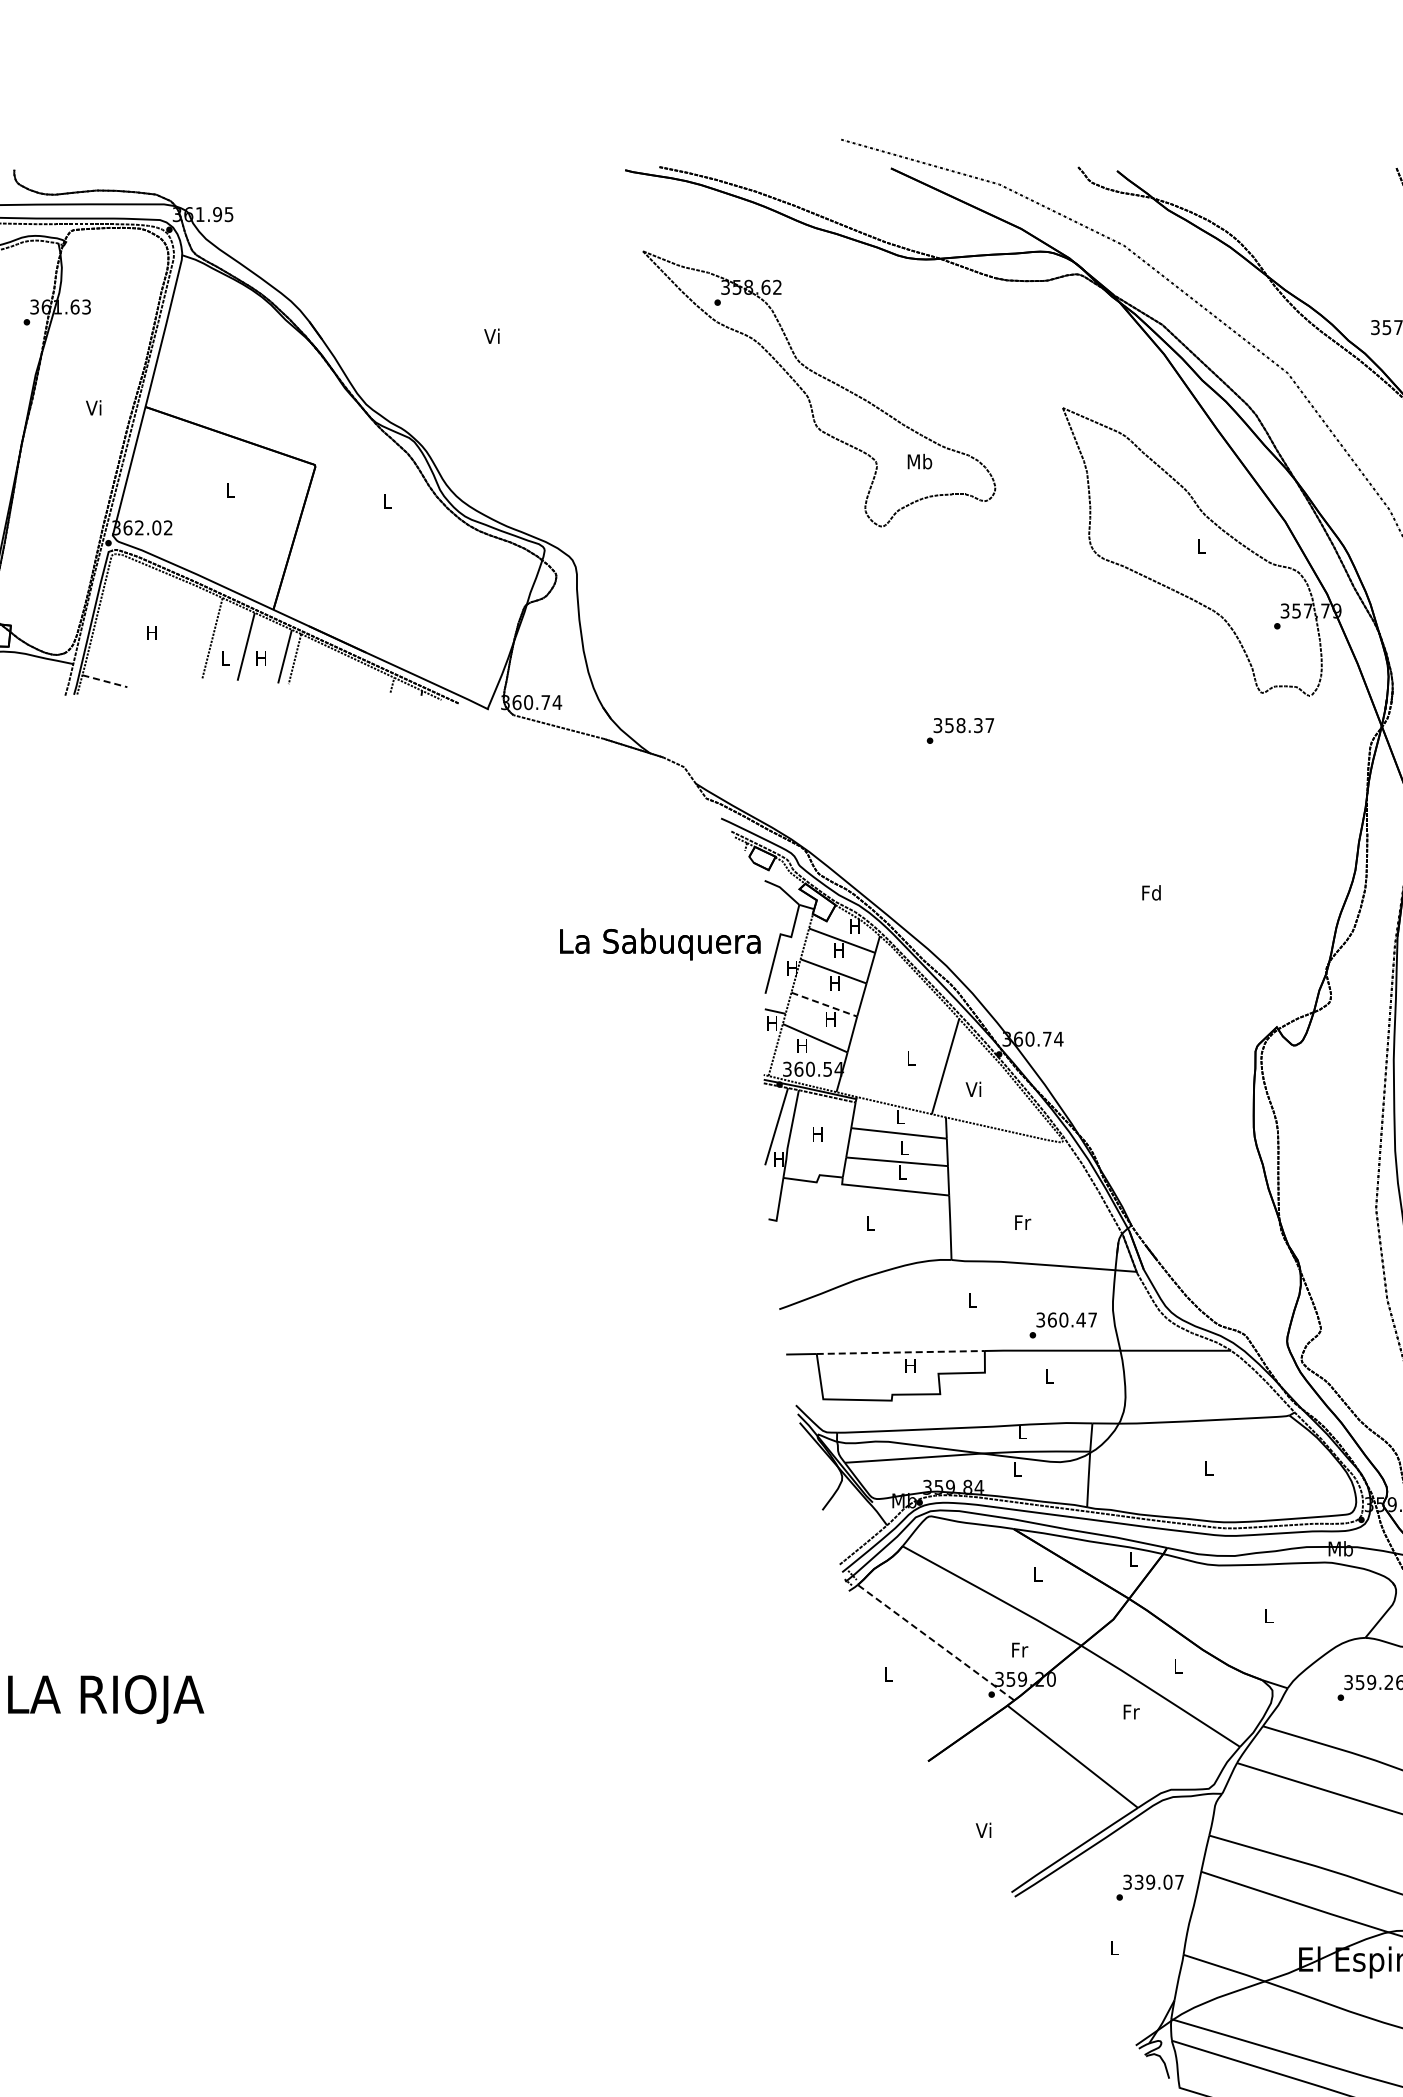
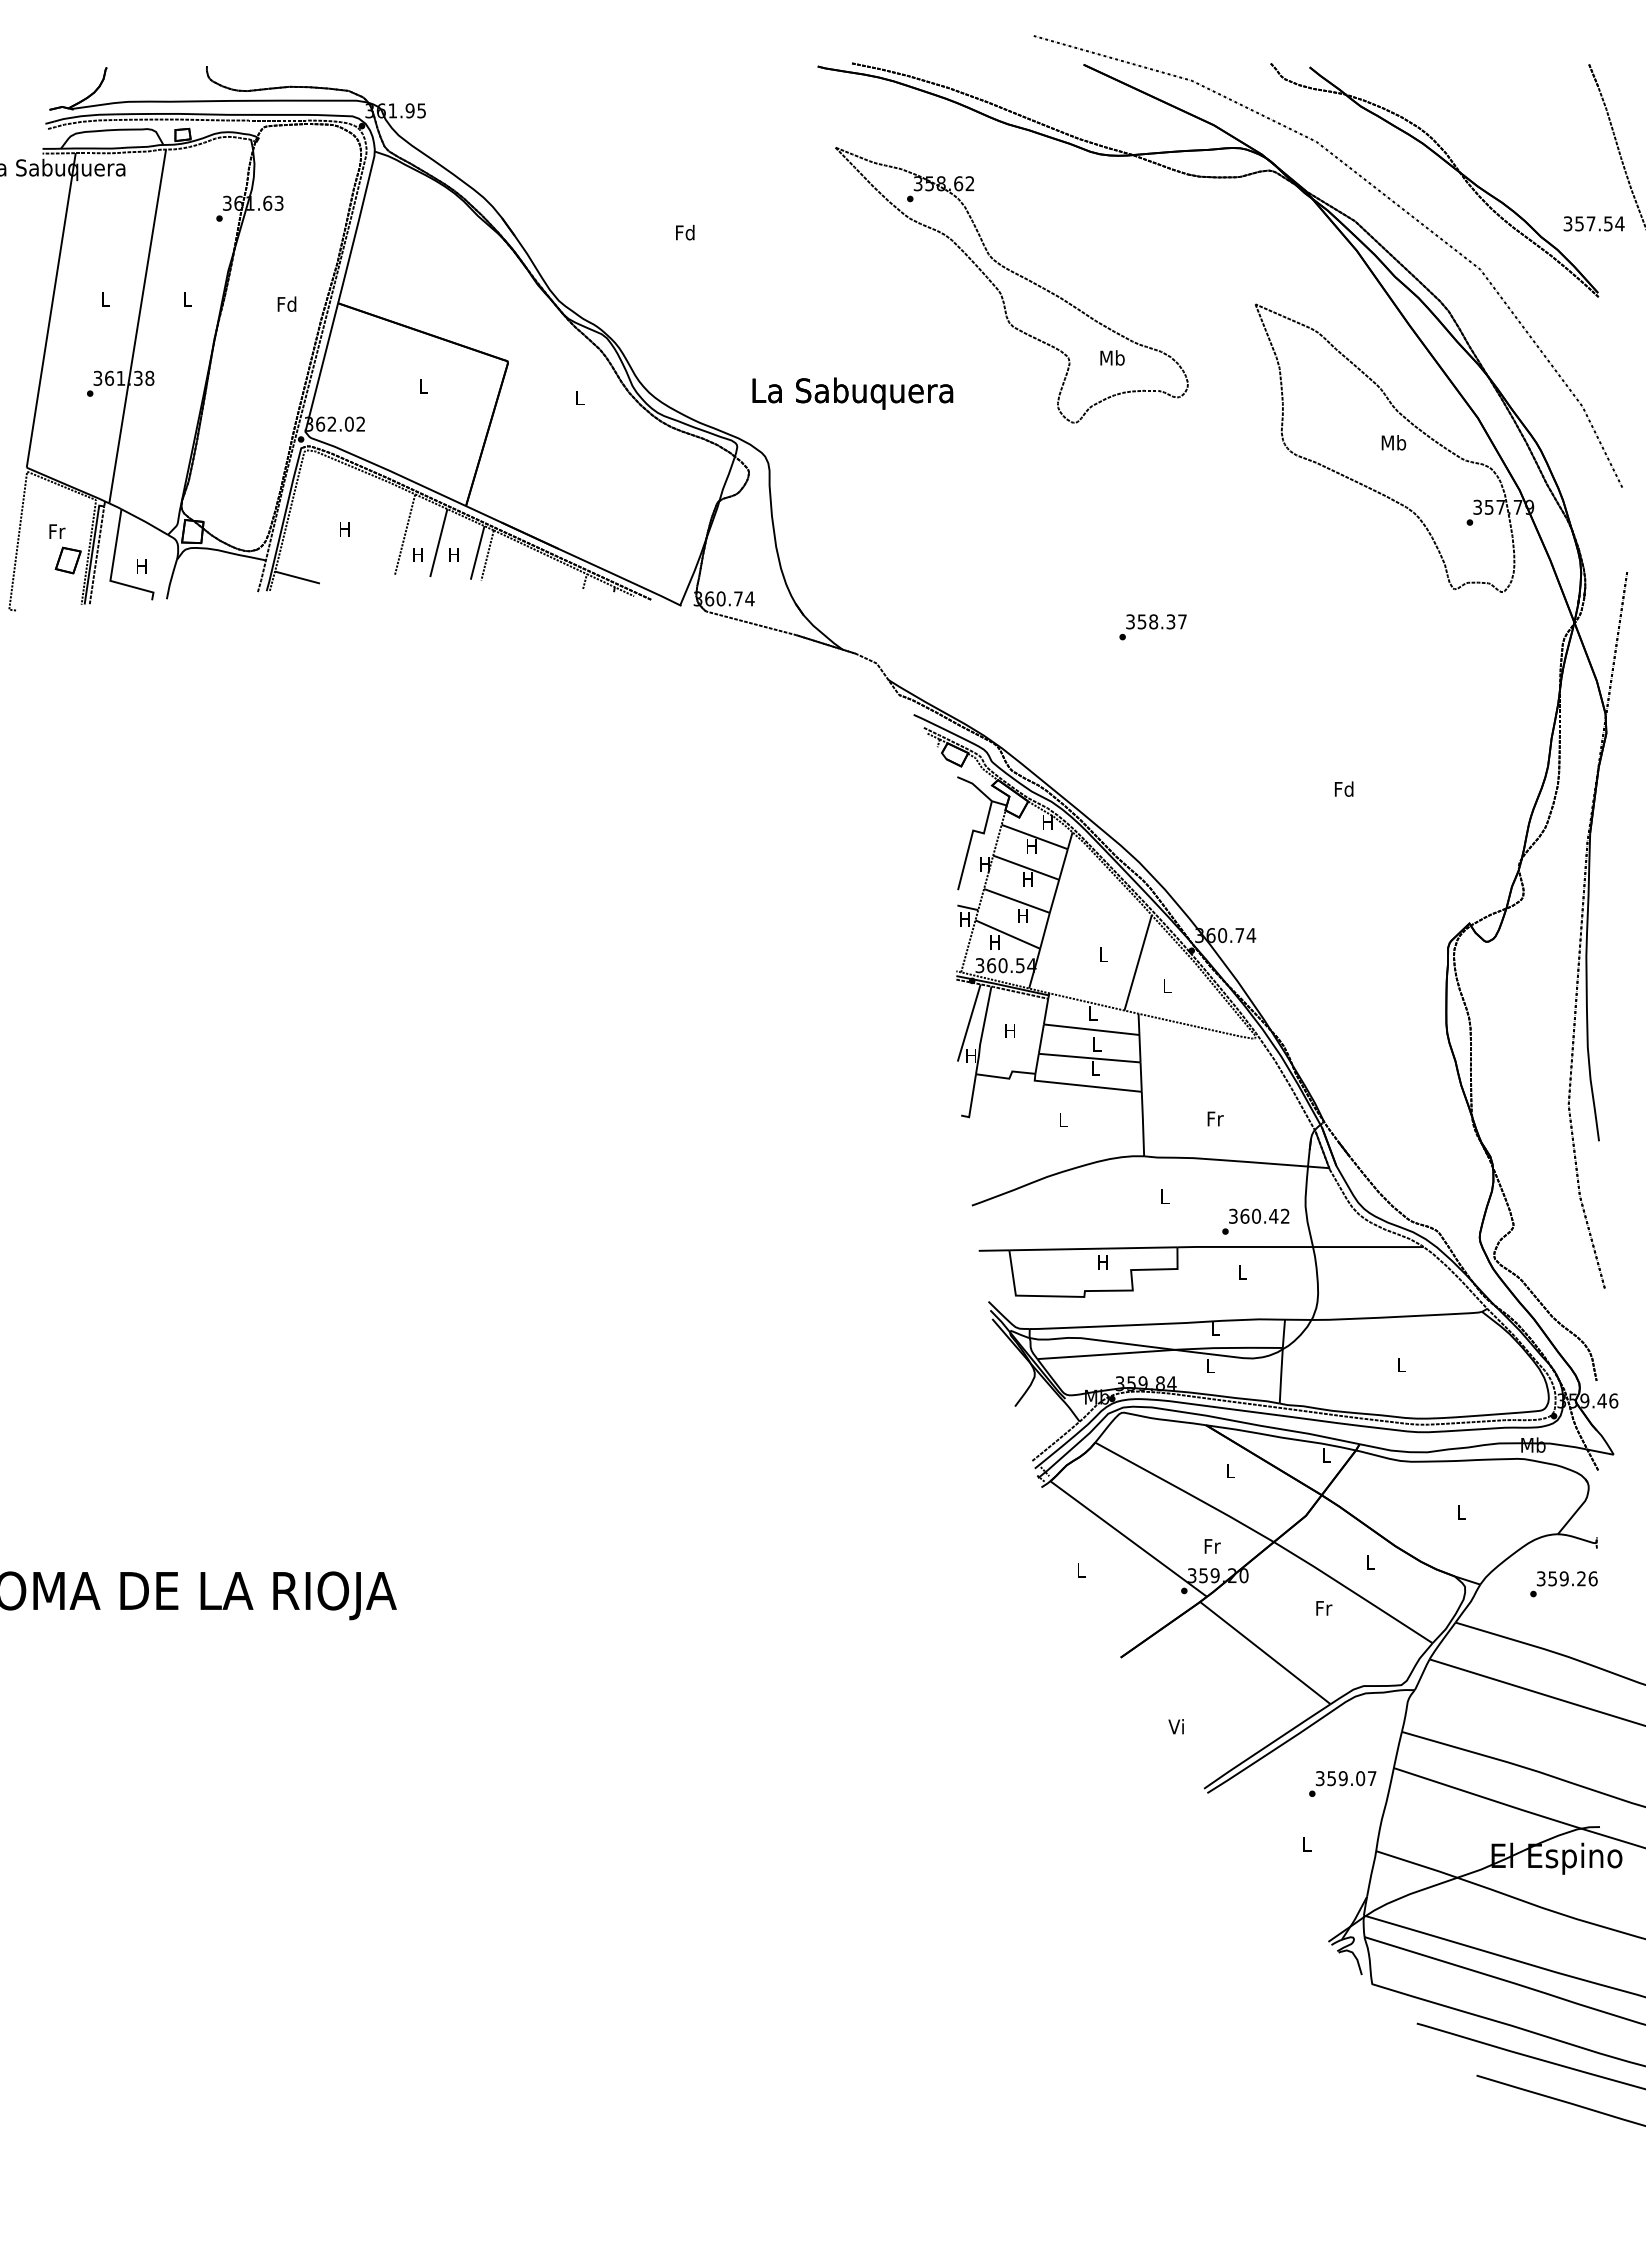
text: (492, 336) -> (685, 232), Vi -> Fd
text: (93, 407) -> (286, 303), Vi -> Fd
text: (1200, 546) -> (1393, 442), L -> Mb
text: (224, 658) -> (417, 554), L -> H
line: (104, 681) -> (297, 577), dashed -> solid
text: (659, 944) -> (852, 393), moved
line: (823, 1004) -> (1016, 900), dashed -> solid
text: (972, 1089) -> (1165, 985), Vi -> L
text: (1092, 1319) -> (1285, 1215), 360.47 -> 360.42
line: (900, 1352) -> (1093, 1248), dashed -> solid
line: (935, 1643) -> (1128, 1539), dashed -> solid
text: (1138, 1882) -> (1331, 1778), 339.07 -> 359.07

